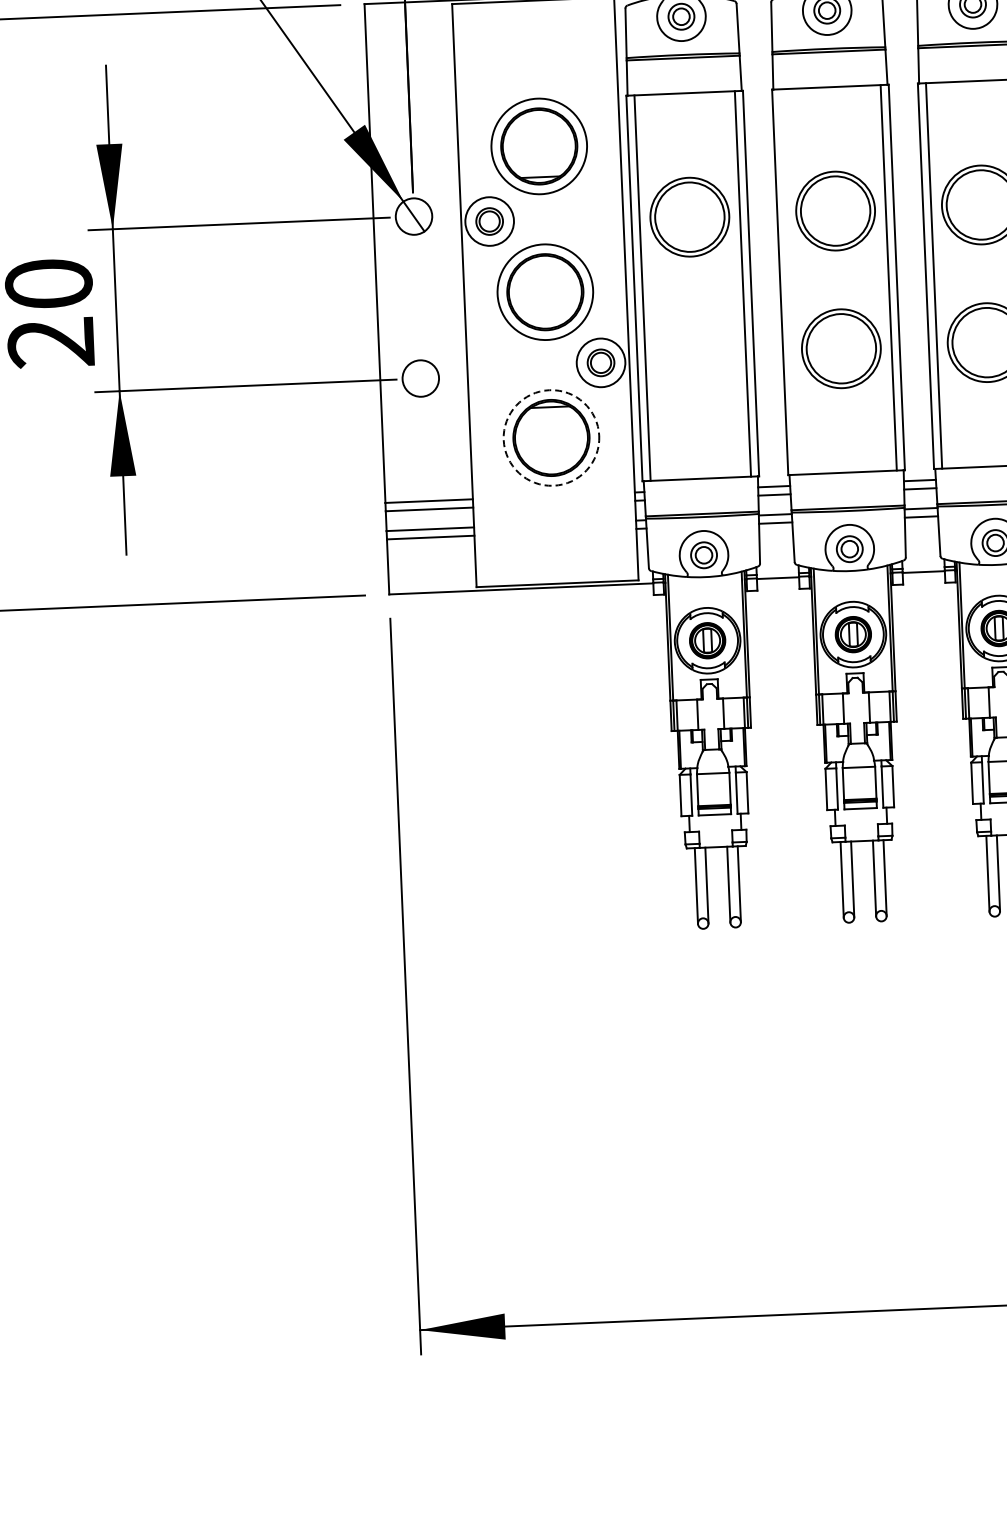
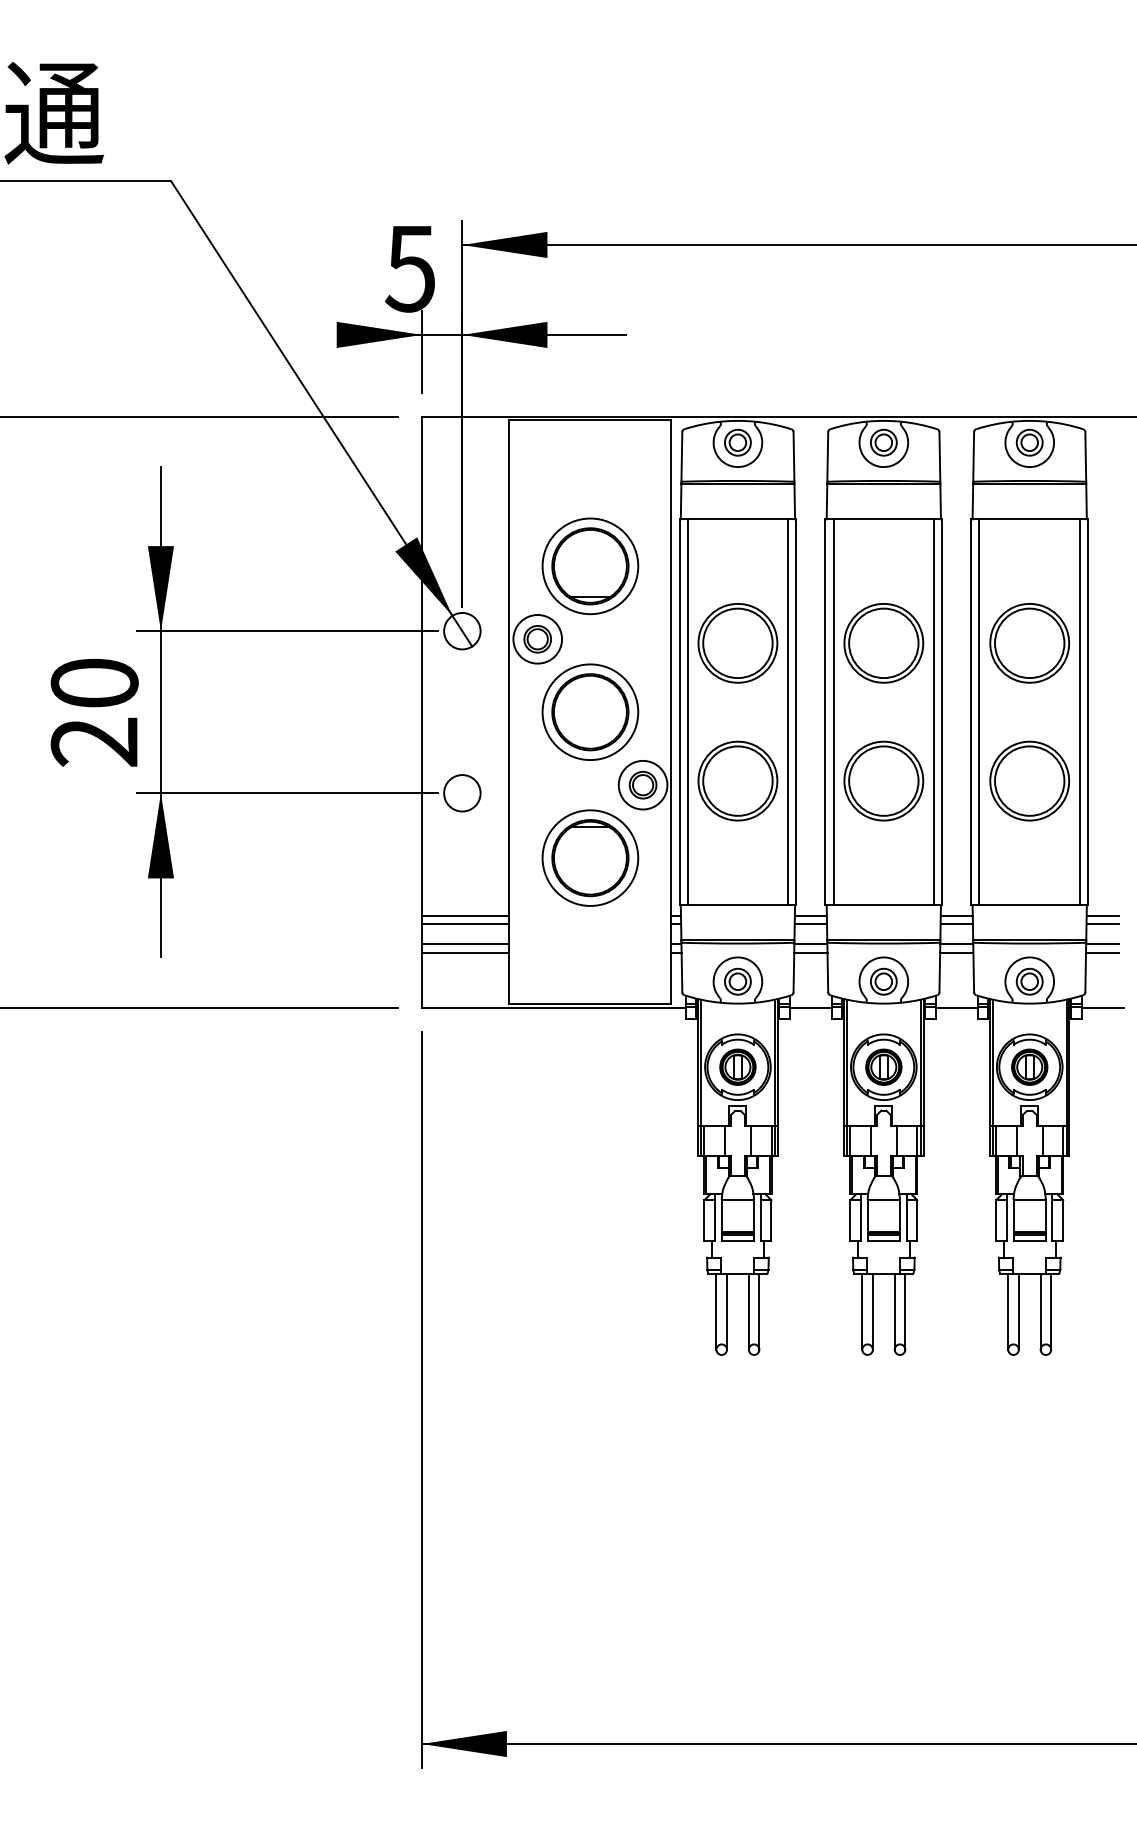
line: (788, 282) -> (833, 712), added
part: (695, 354) -> (737, 780), added
circle: (551, 437) -> (590, 857), dashed -> solid

